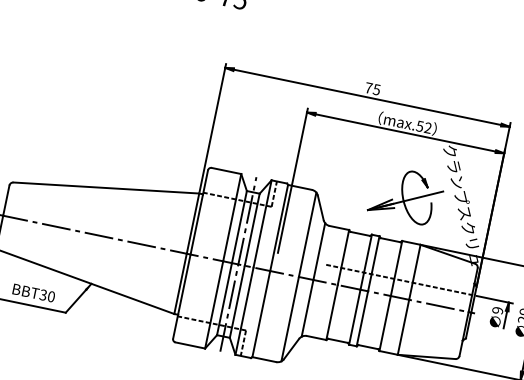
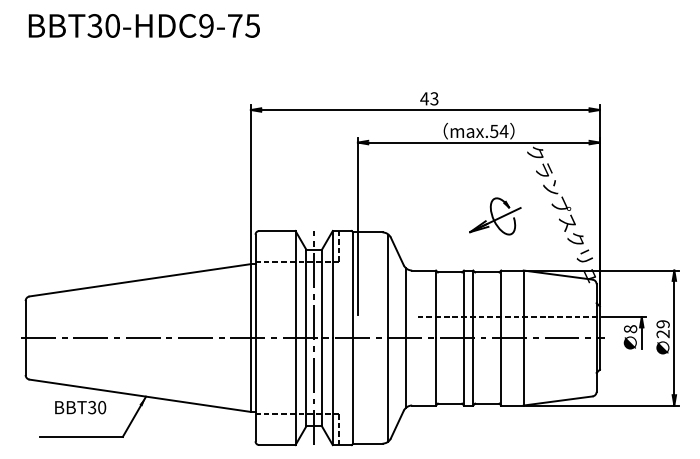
text: (372, 88) -> (429, 98), 75 -> 43
text: (427, 127) -> (503, 130), max.52 -> max.54
part: (406, 195) -> (495, 216), size x0.6
text: (33, 293) -> (80, 407), moved
text: (497, 310) -> (630, 329), 9 -> 8

